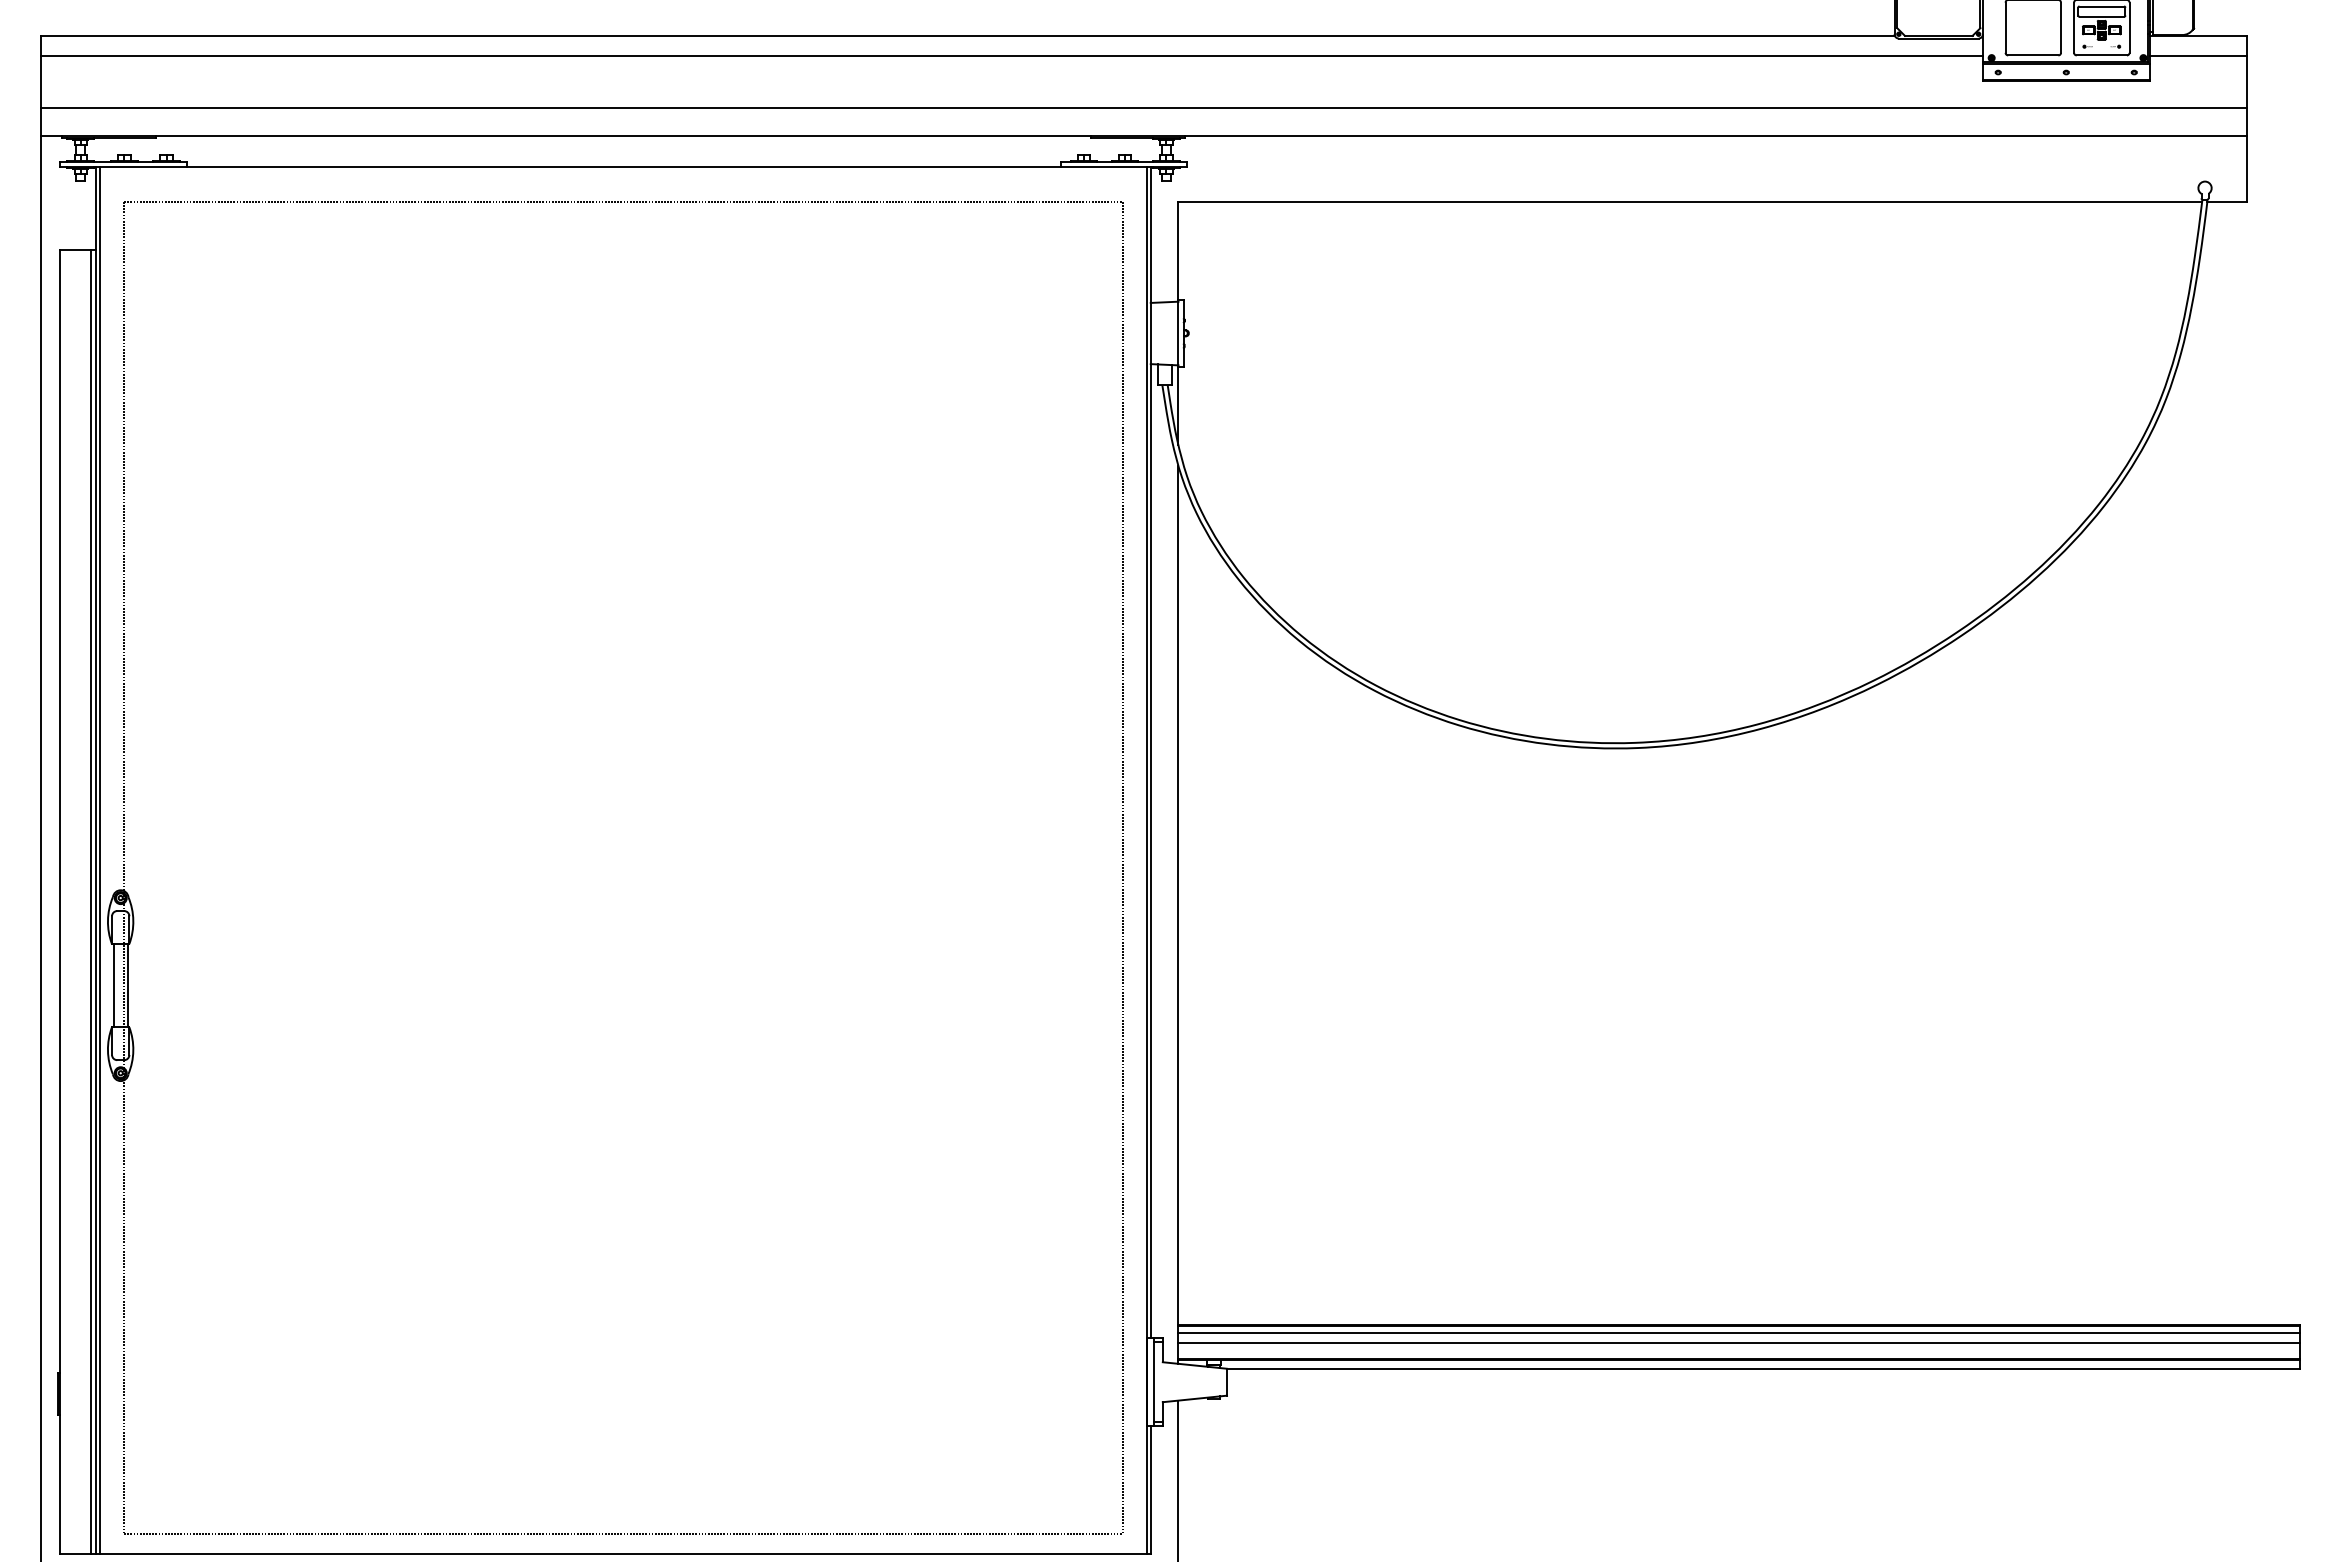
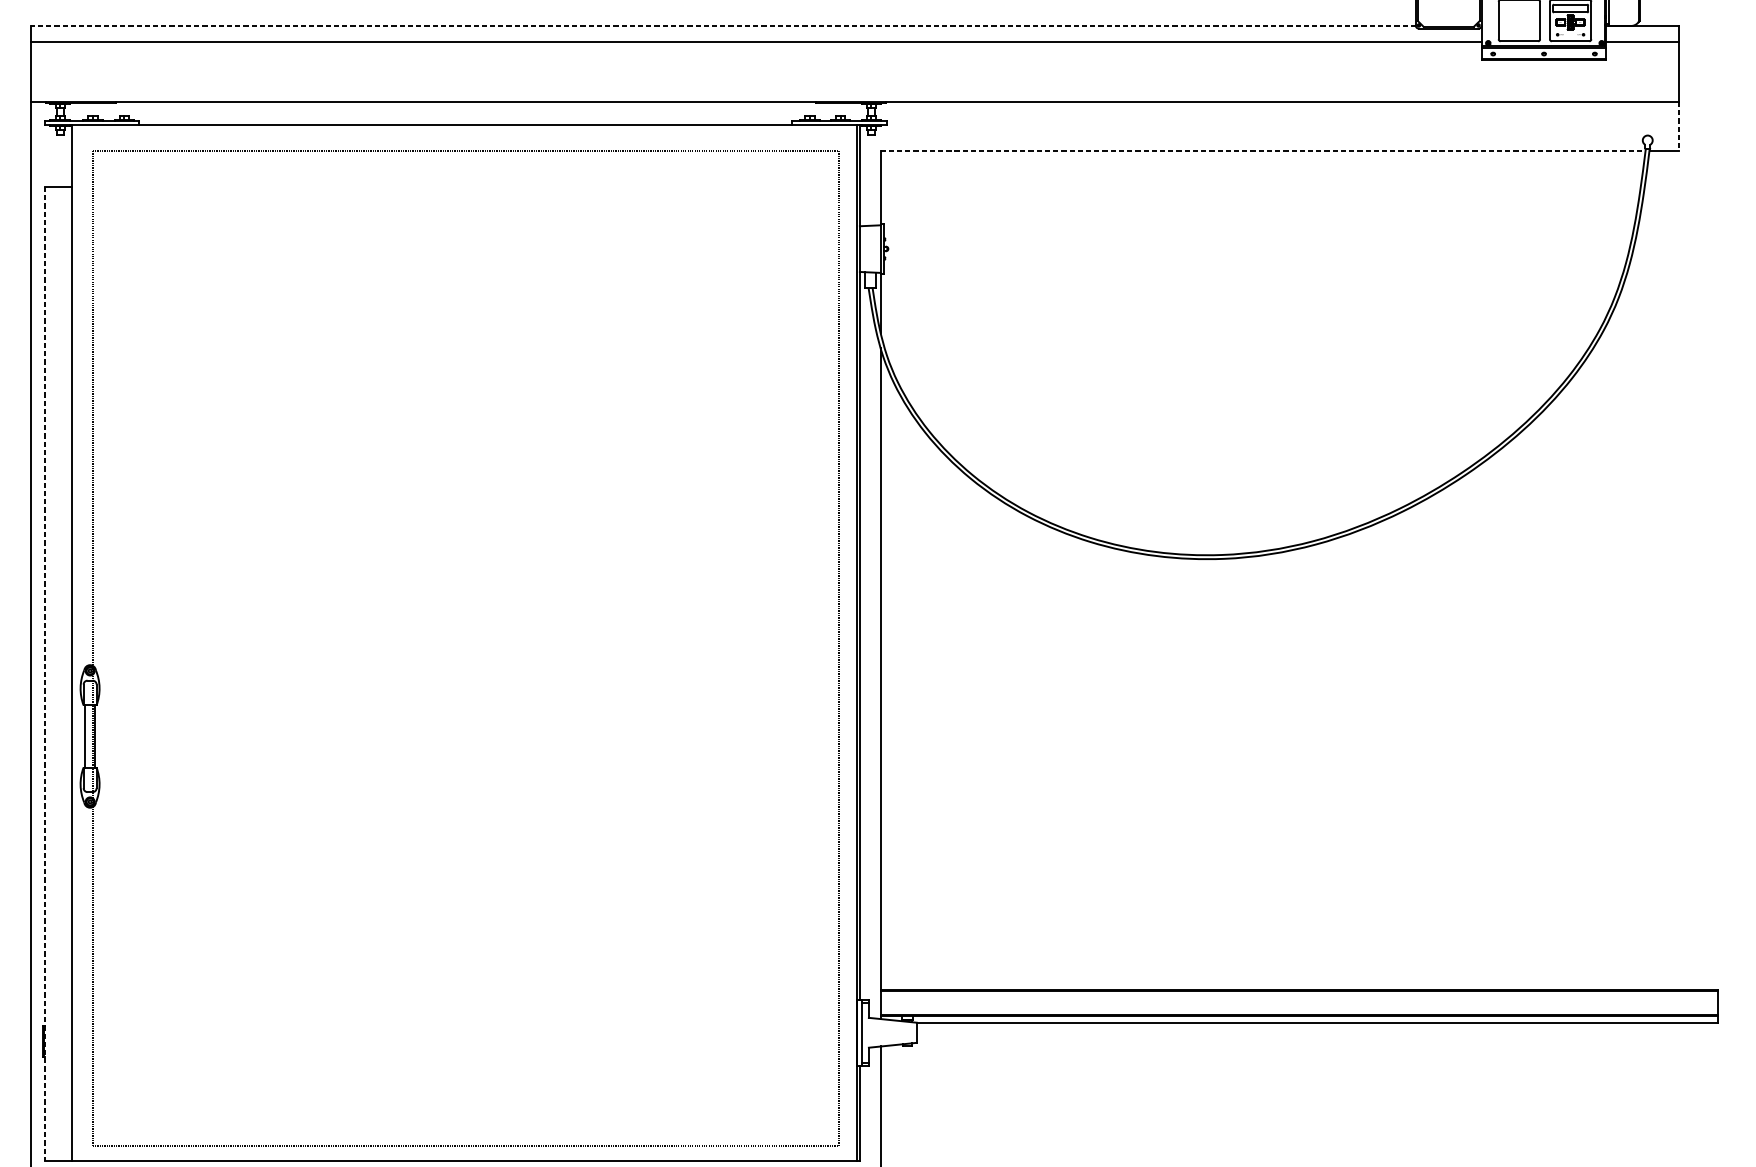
line: (967, 35) -> (722, 26), solid -> dashed
line: (1143, 108) -> (854, 80), removed
line: (2246, 169) -> (1678, 126), solid -> dashed
line: (1690, 202) -> (1263, 151), solid -> dashed
line: (99, 860) -> (74, 642), removed
line: (59, 902) -> (44, 674), solid -> dashed
line: (91, 902) -> (68, 674), removed
line: (1738, 1333) -> (1299, 996), removed
line: (1738, 1343) -> (1299, 1003), removed

